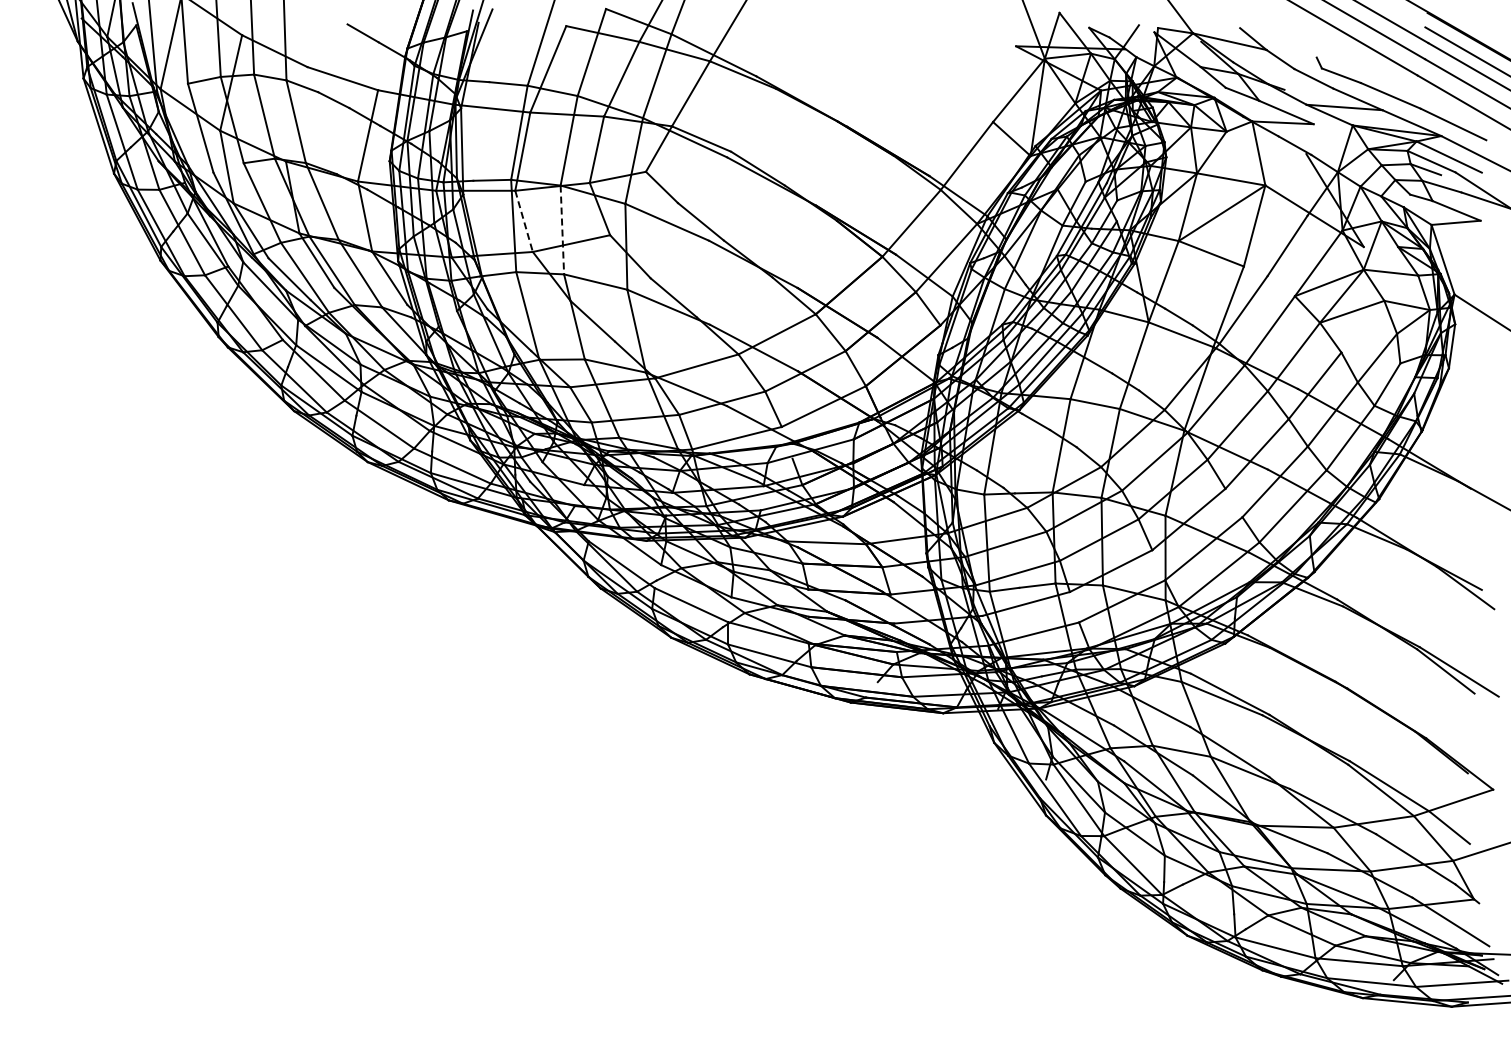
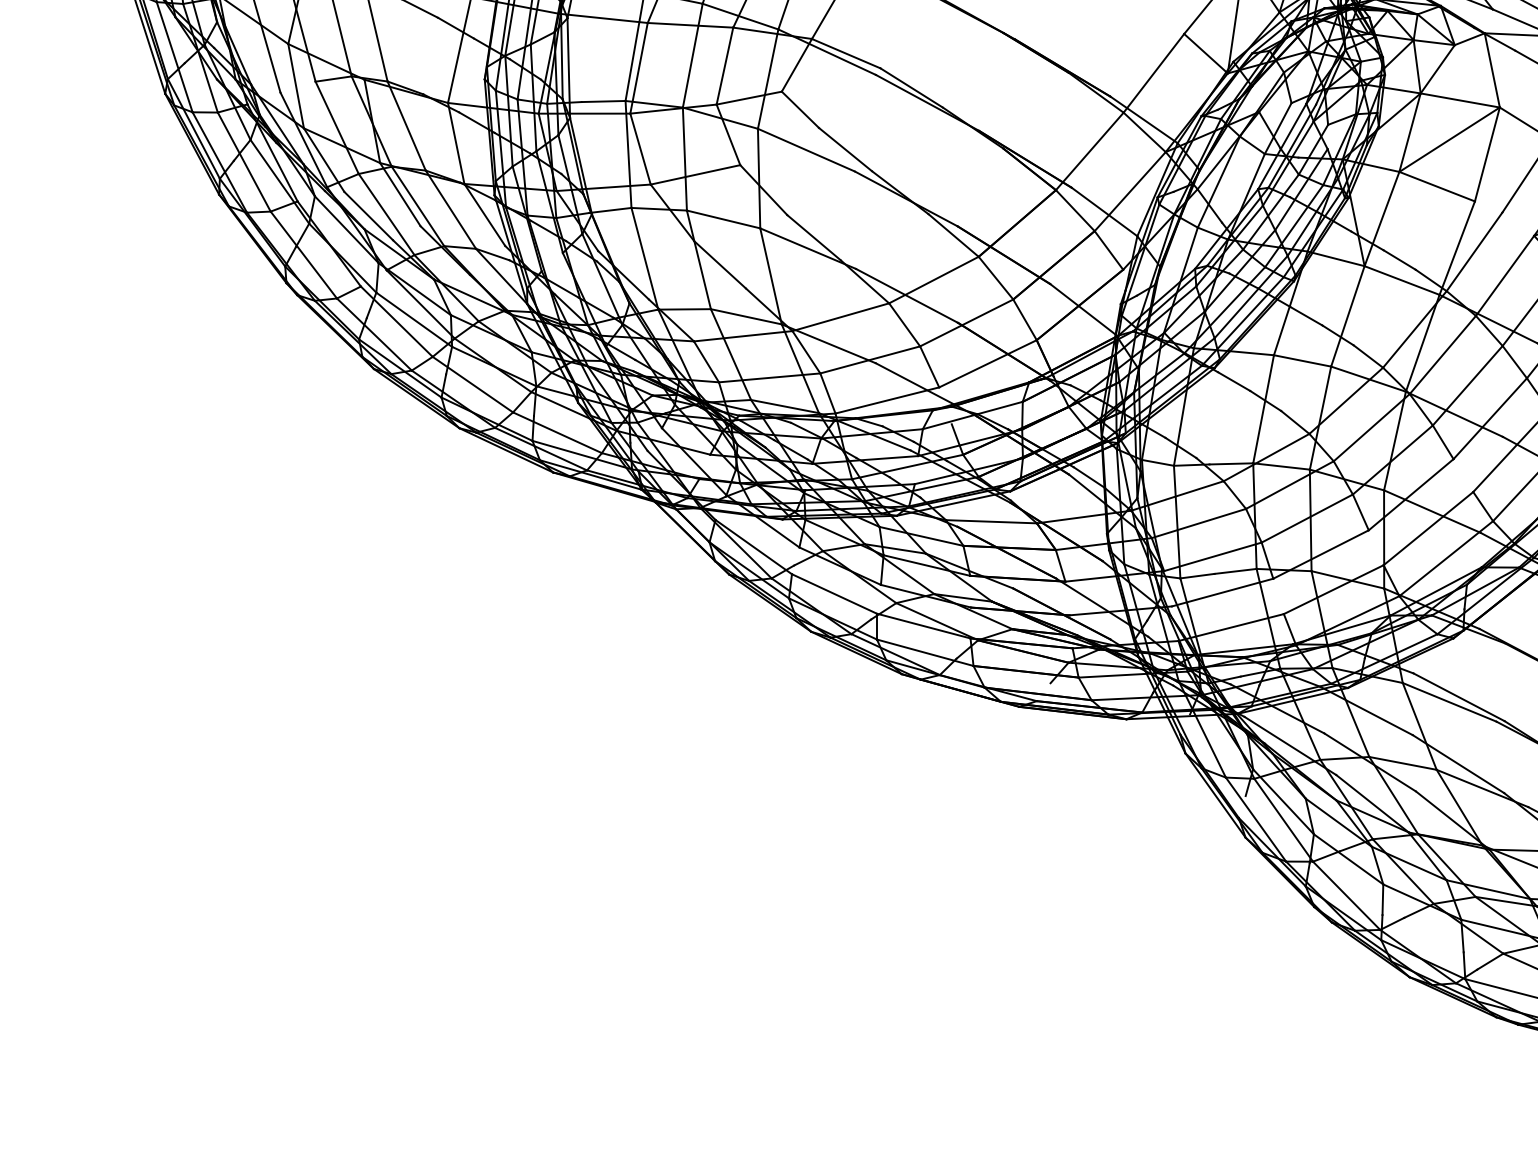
line: (524, 221) -> (641, 149), dashed -> solid
line: (562, 230) -> (685, 159), dashed -> solid

